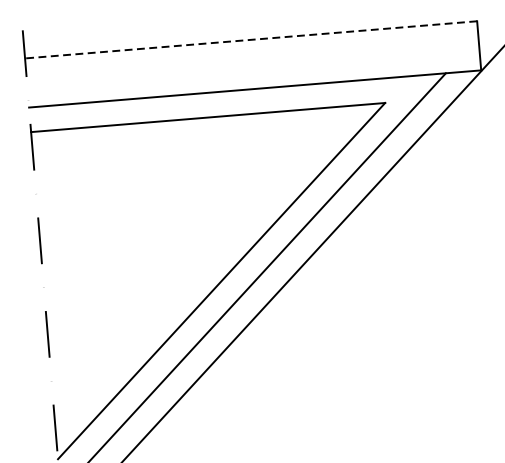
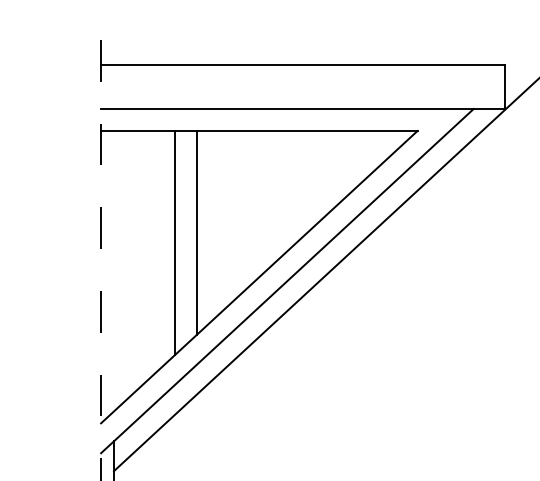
line: (251, 40) -> (303, 65), dashed -> solid
line: (147, 236) -> (196, 232), added
line: (123, 251) -> (174, 243), added

